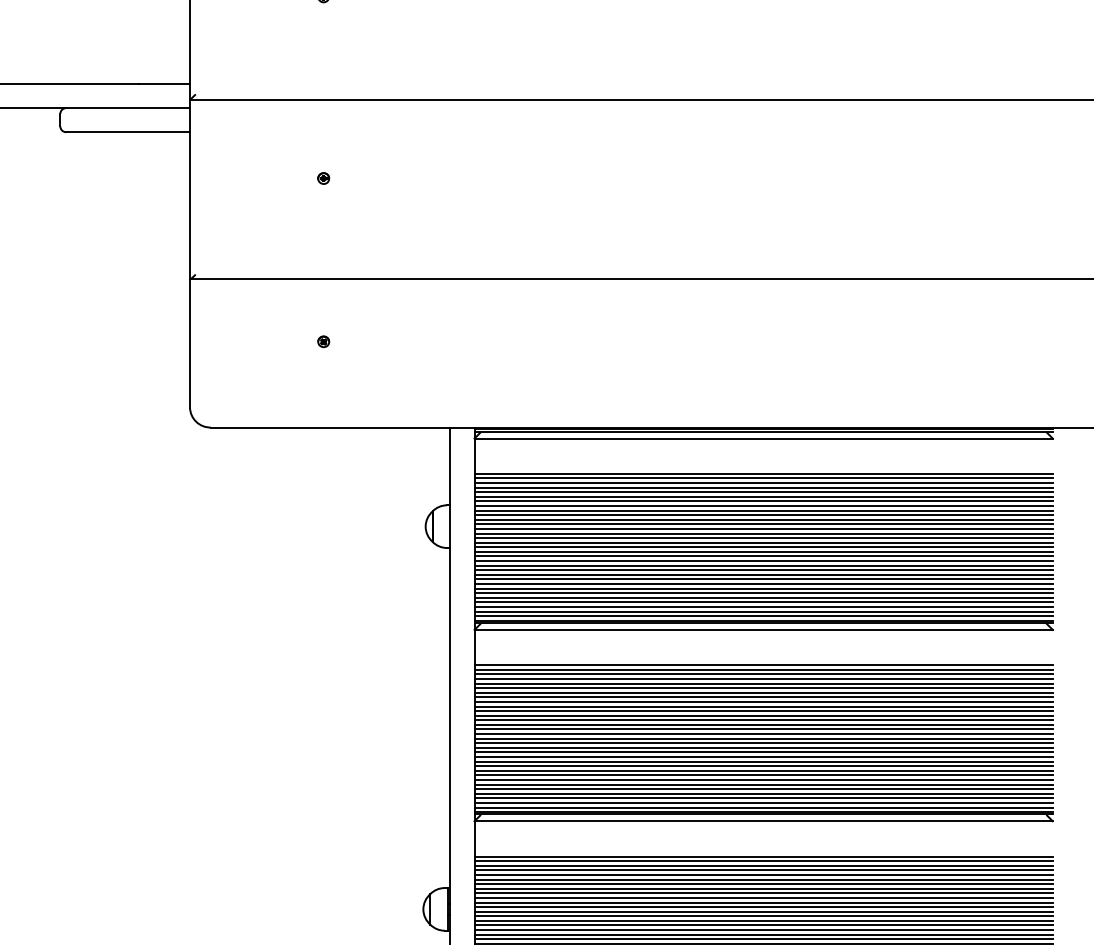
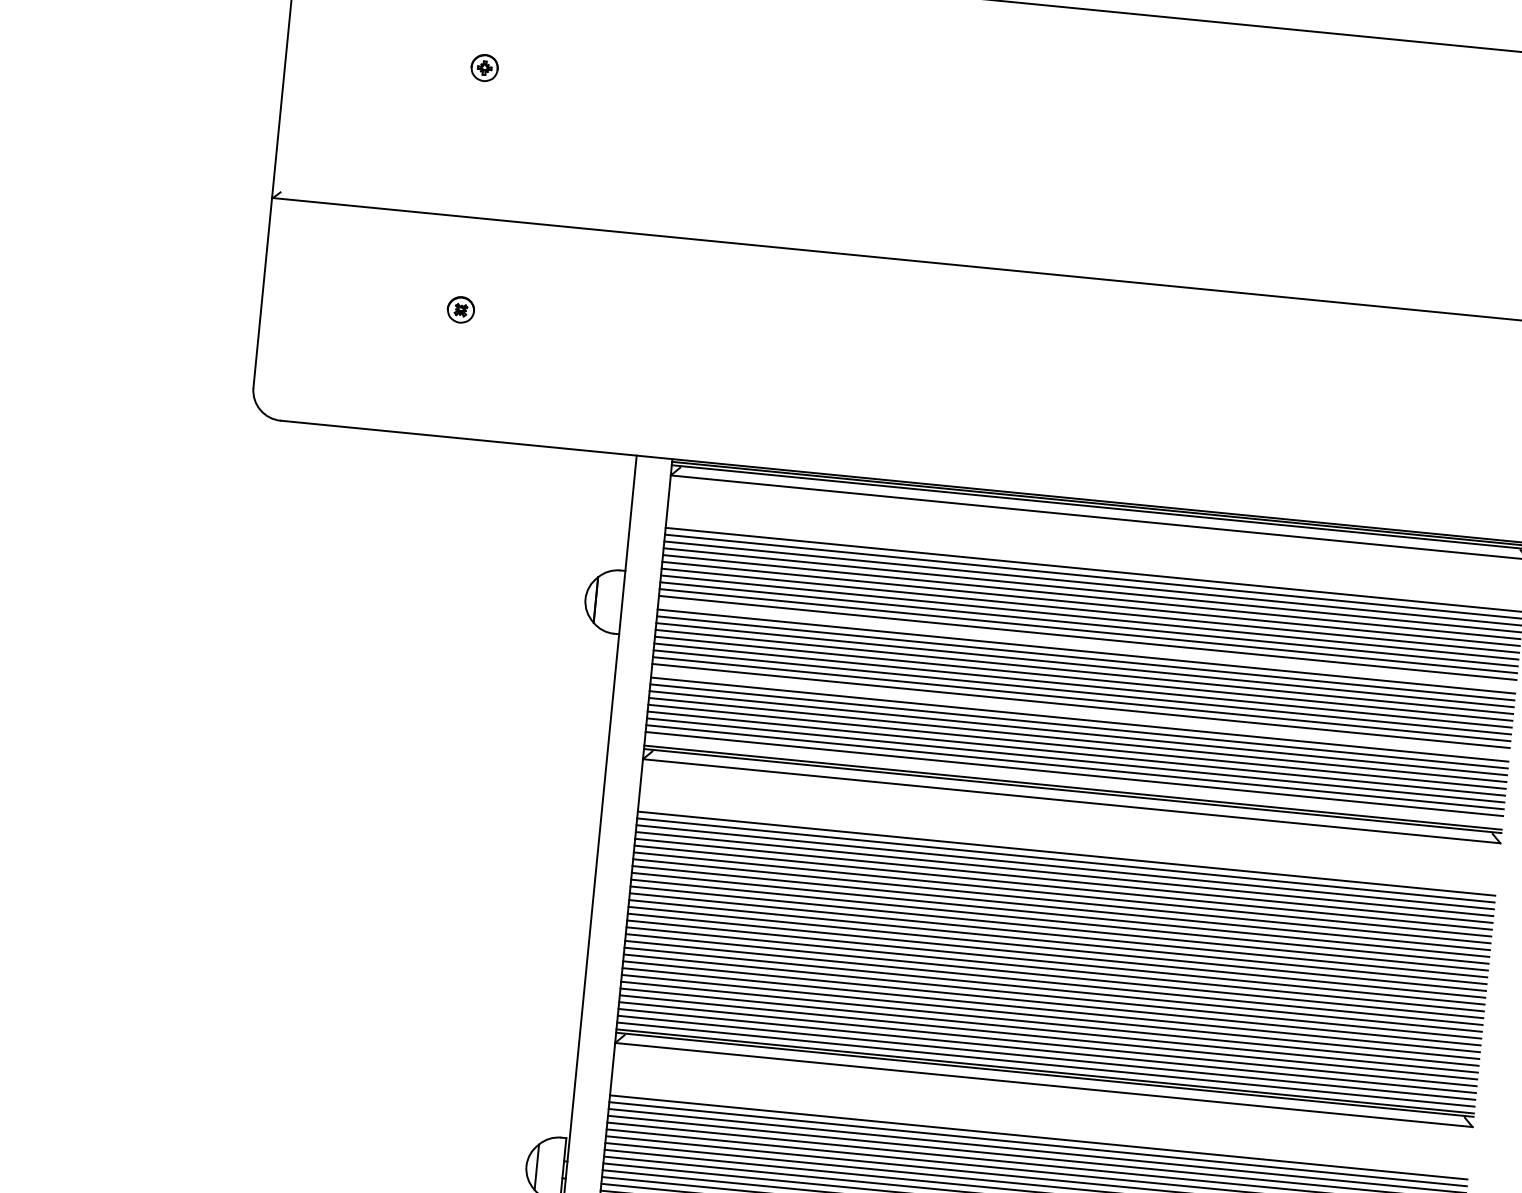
part: (323, 178) -> (484, 67), size x1.6
part: (323, 341) -> (460, 309), size x1.6
line: (763, 524) -> (1086, 644), removed
line: (763, 570) -> (1080, 713), removed
line: (763, 616) -> (1073, 781), removed

